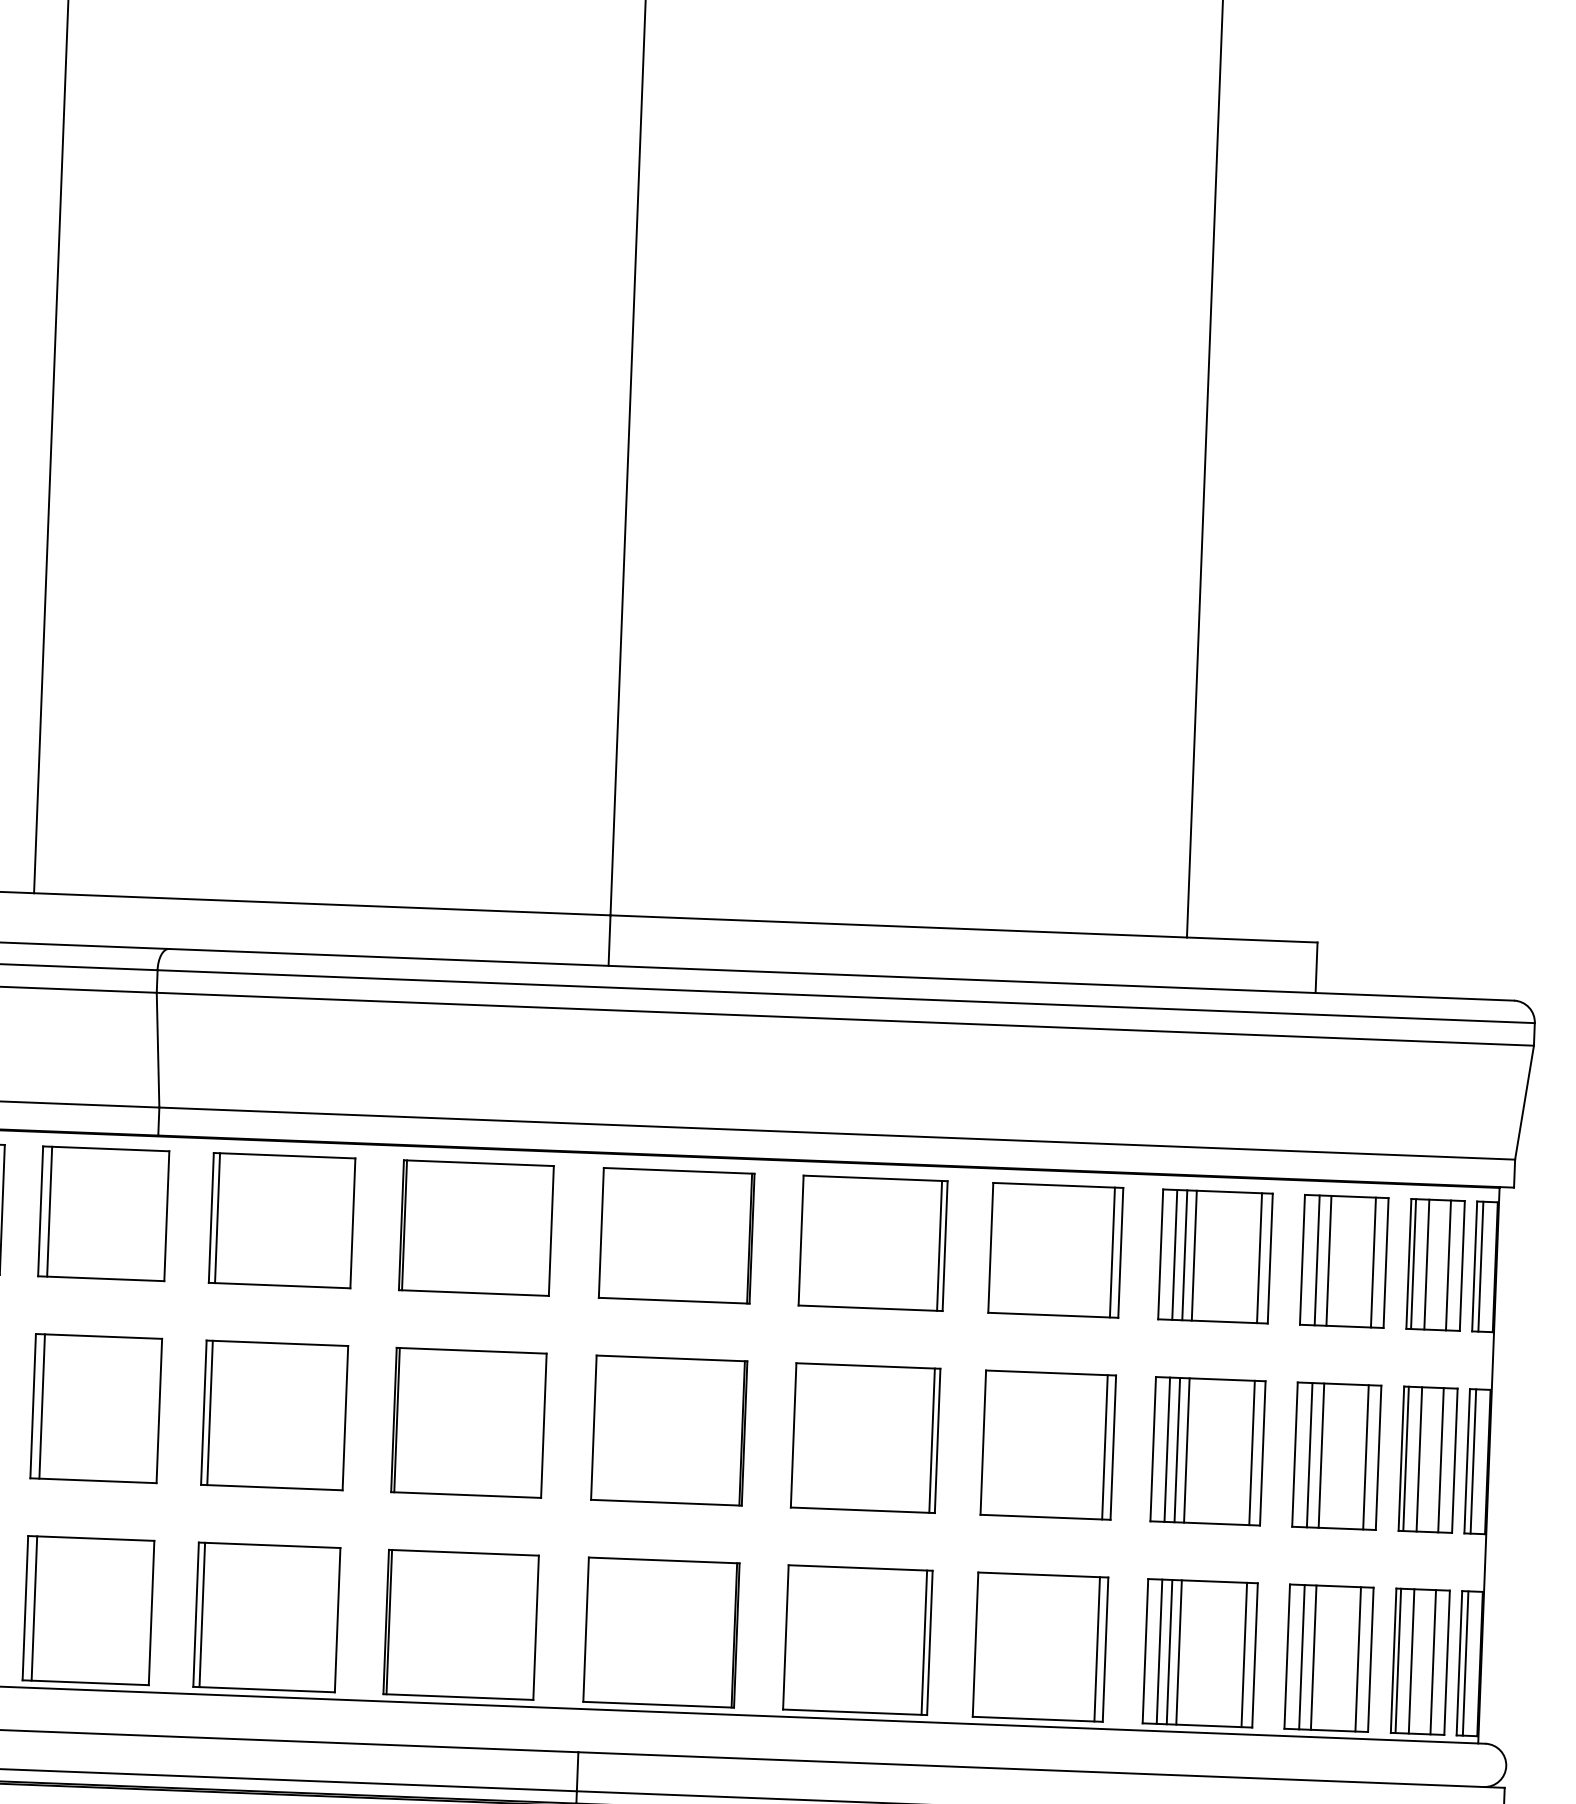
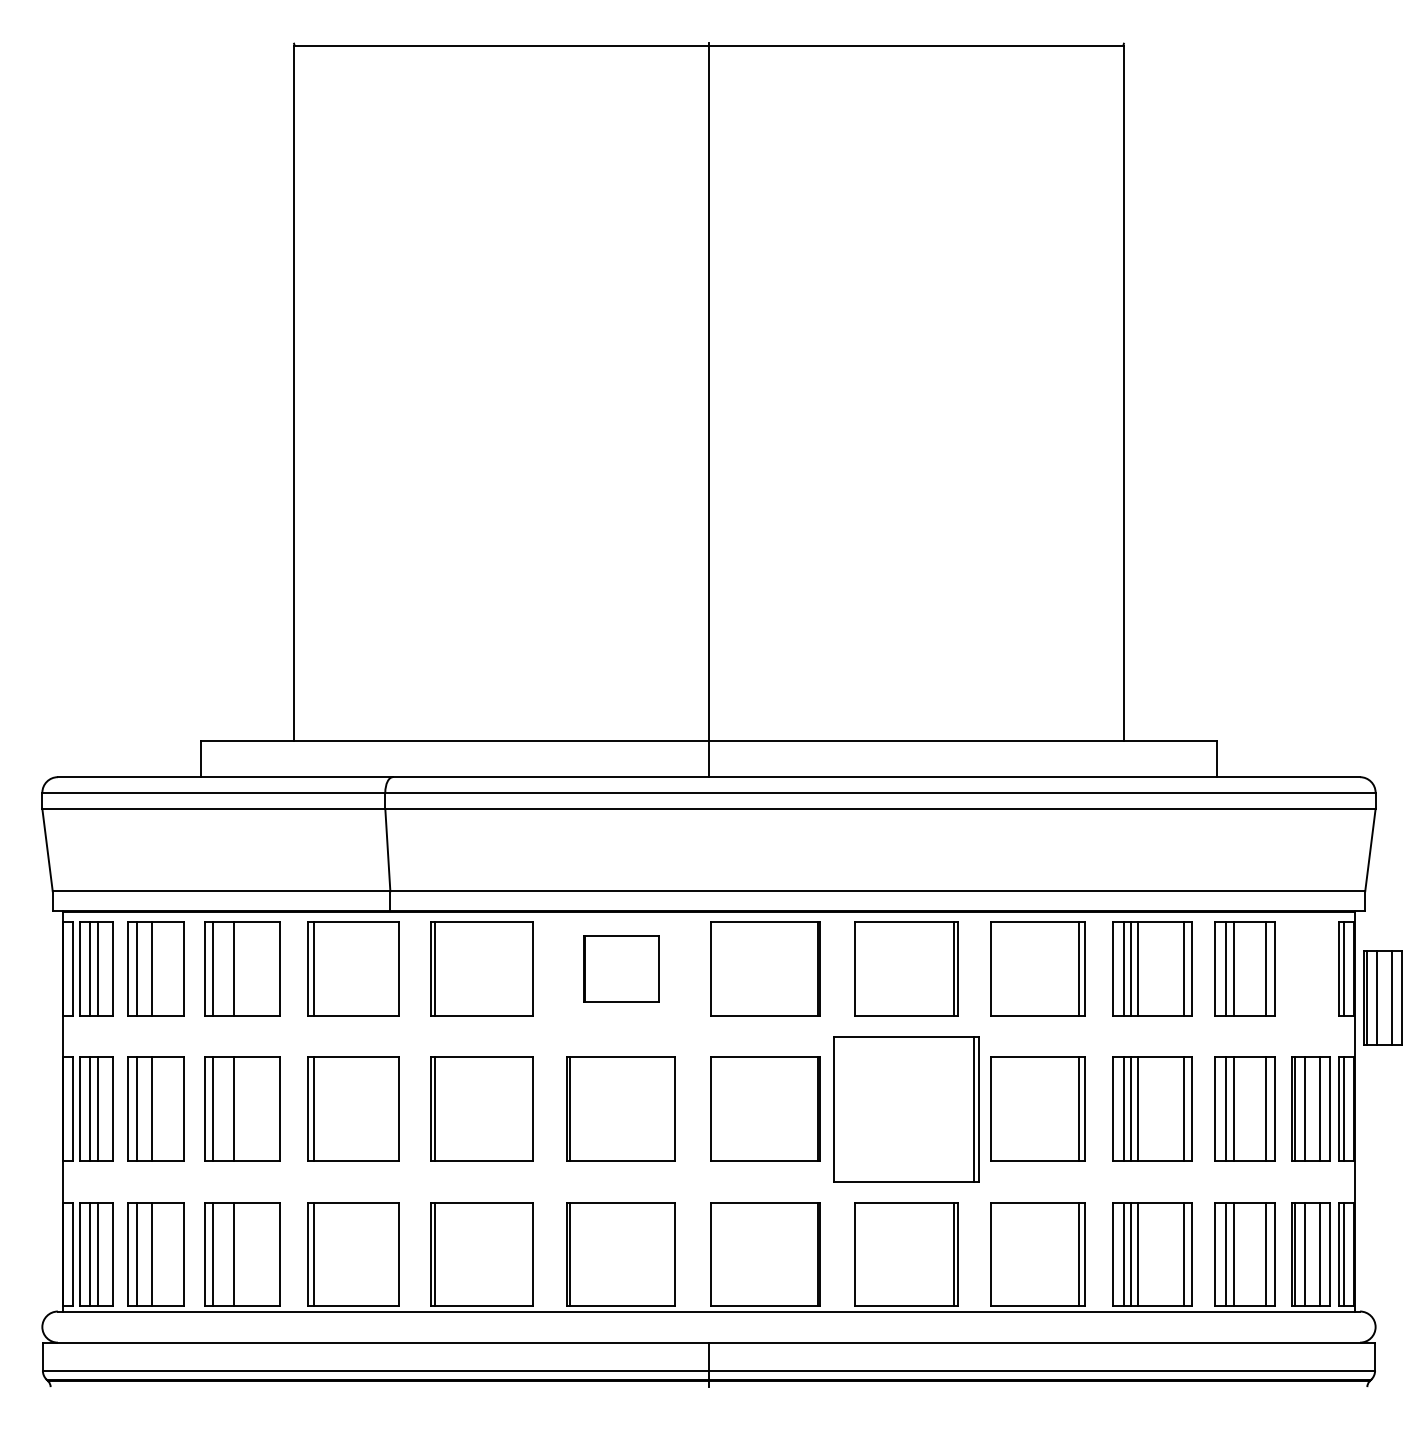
part: (475, 1227) -> (620, 968), size x0.7
part: (1434, 1264) -> (1382, 997), moved
part: (865, 1437) -> (906, 1108), size x1.4

